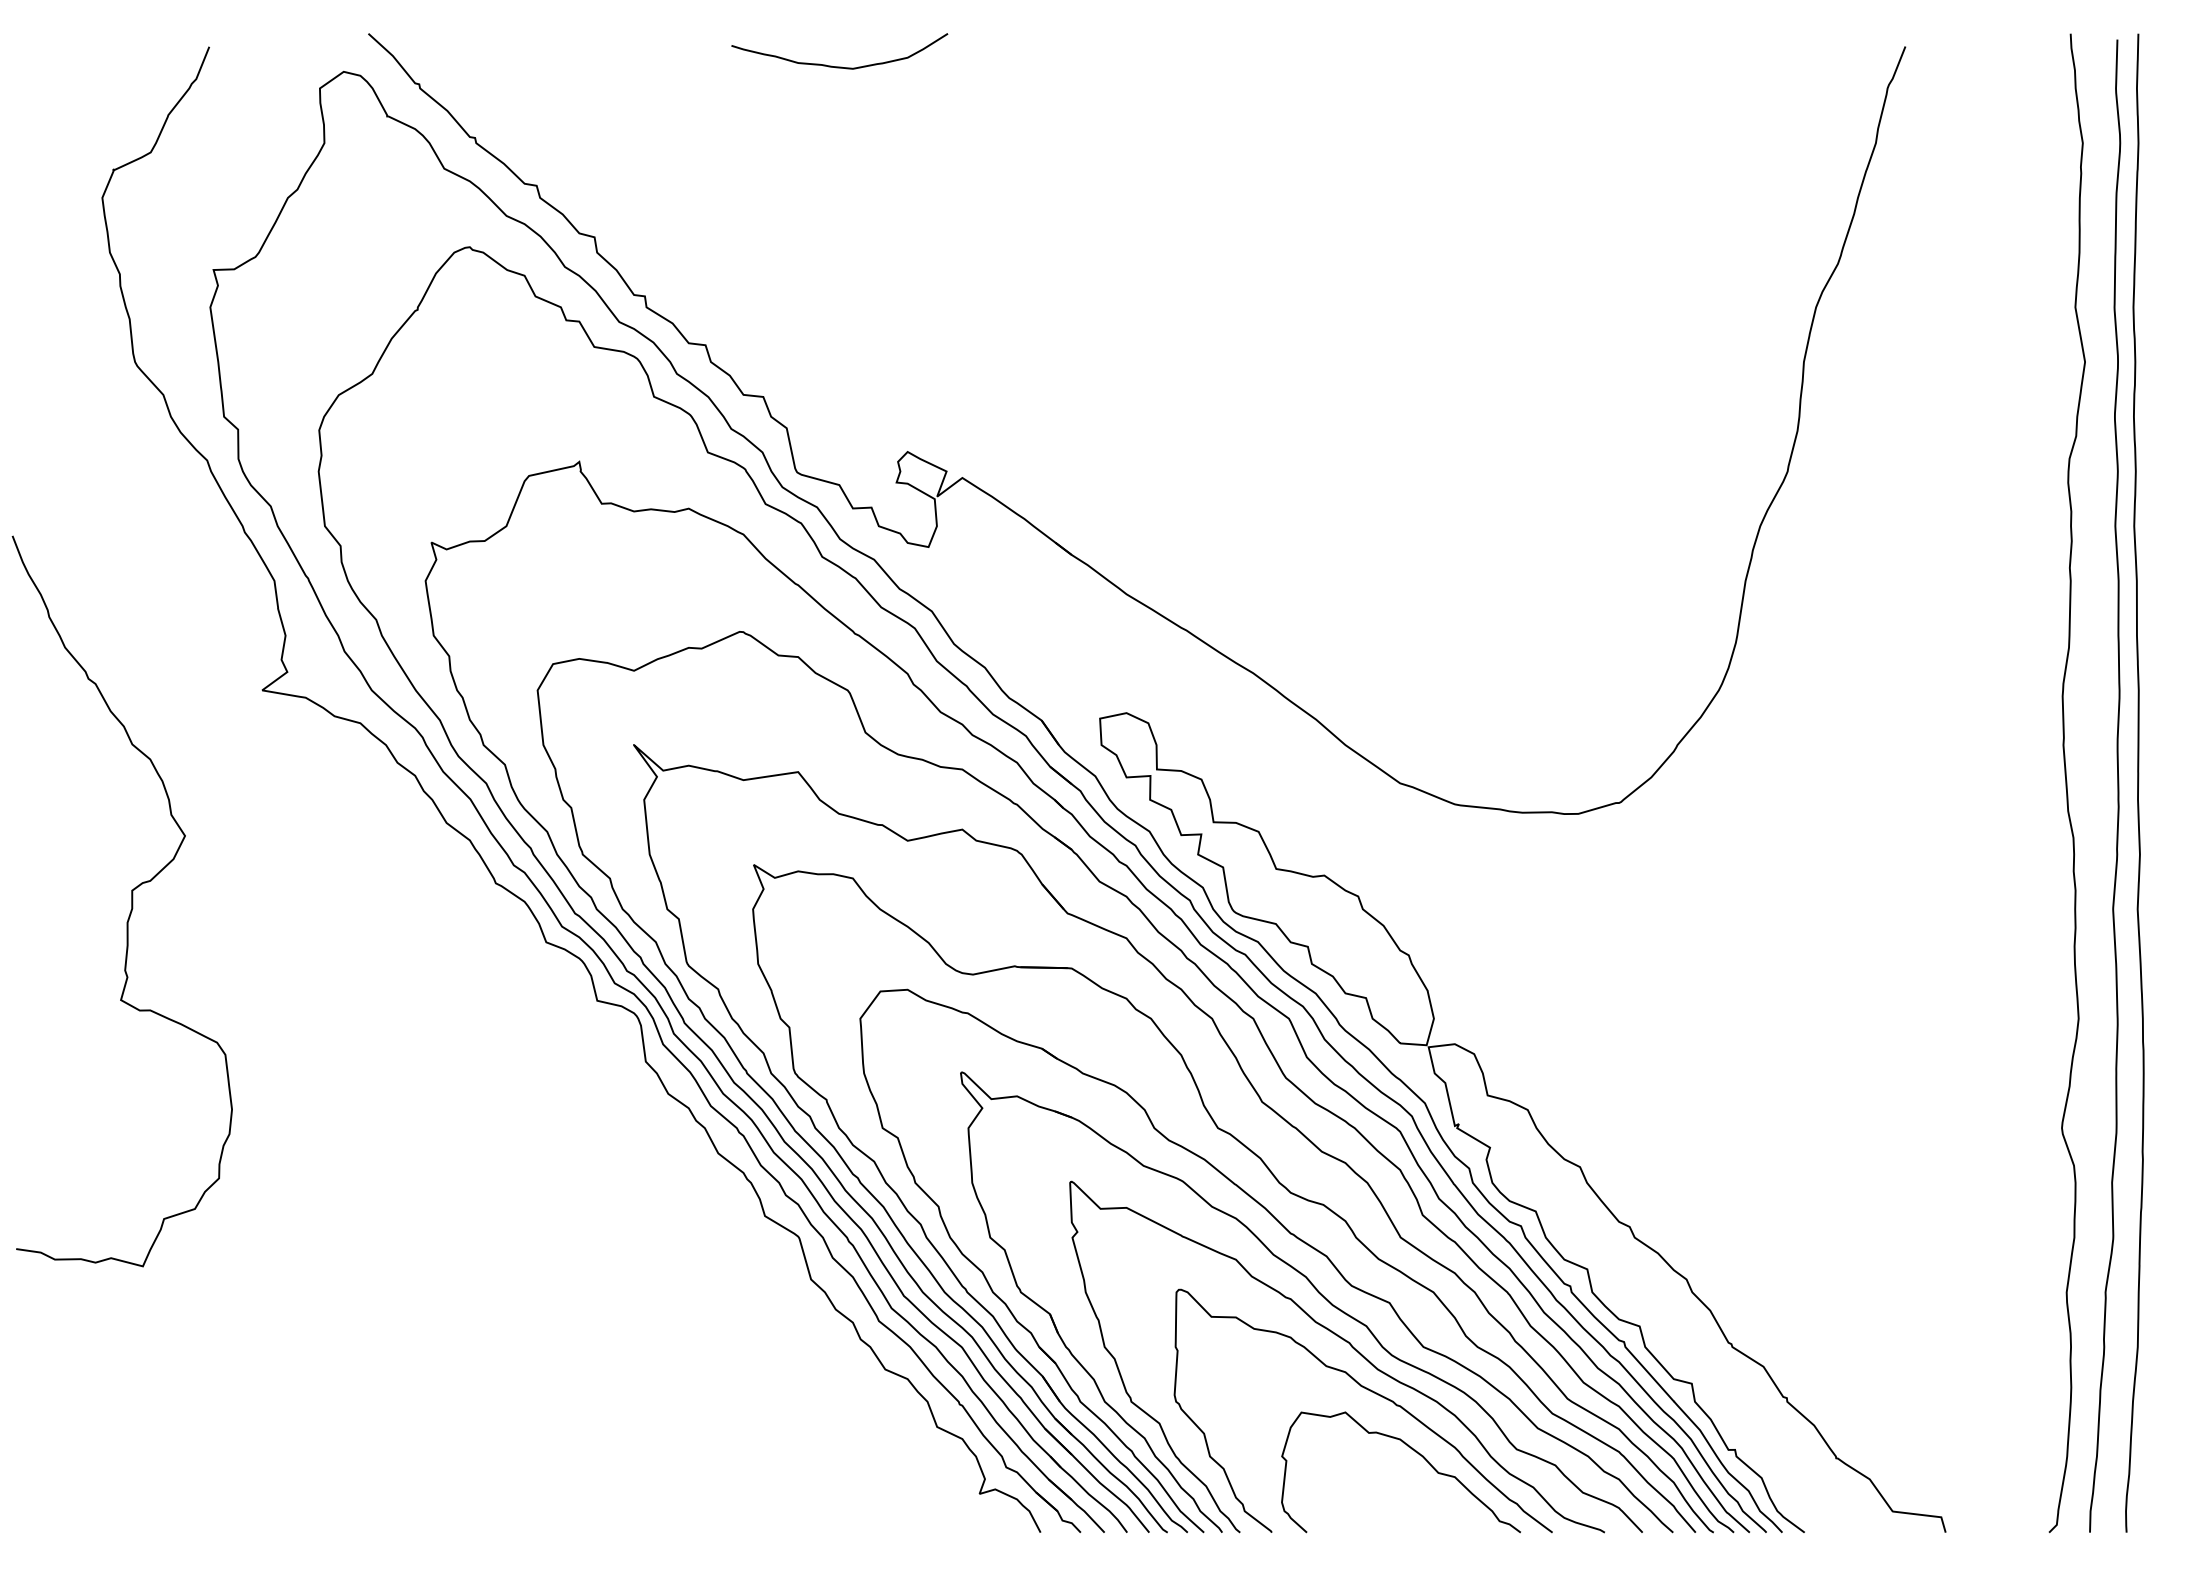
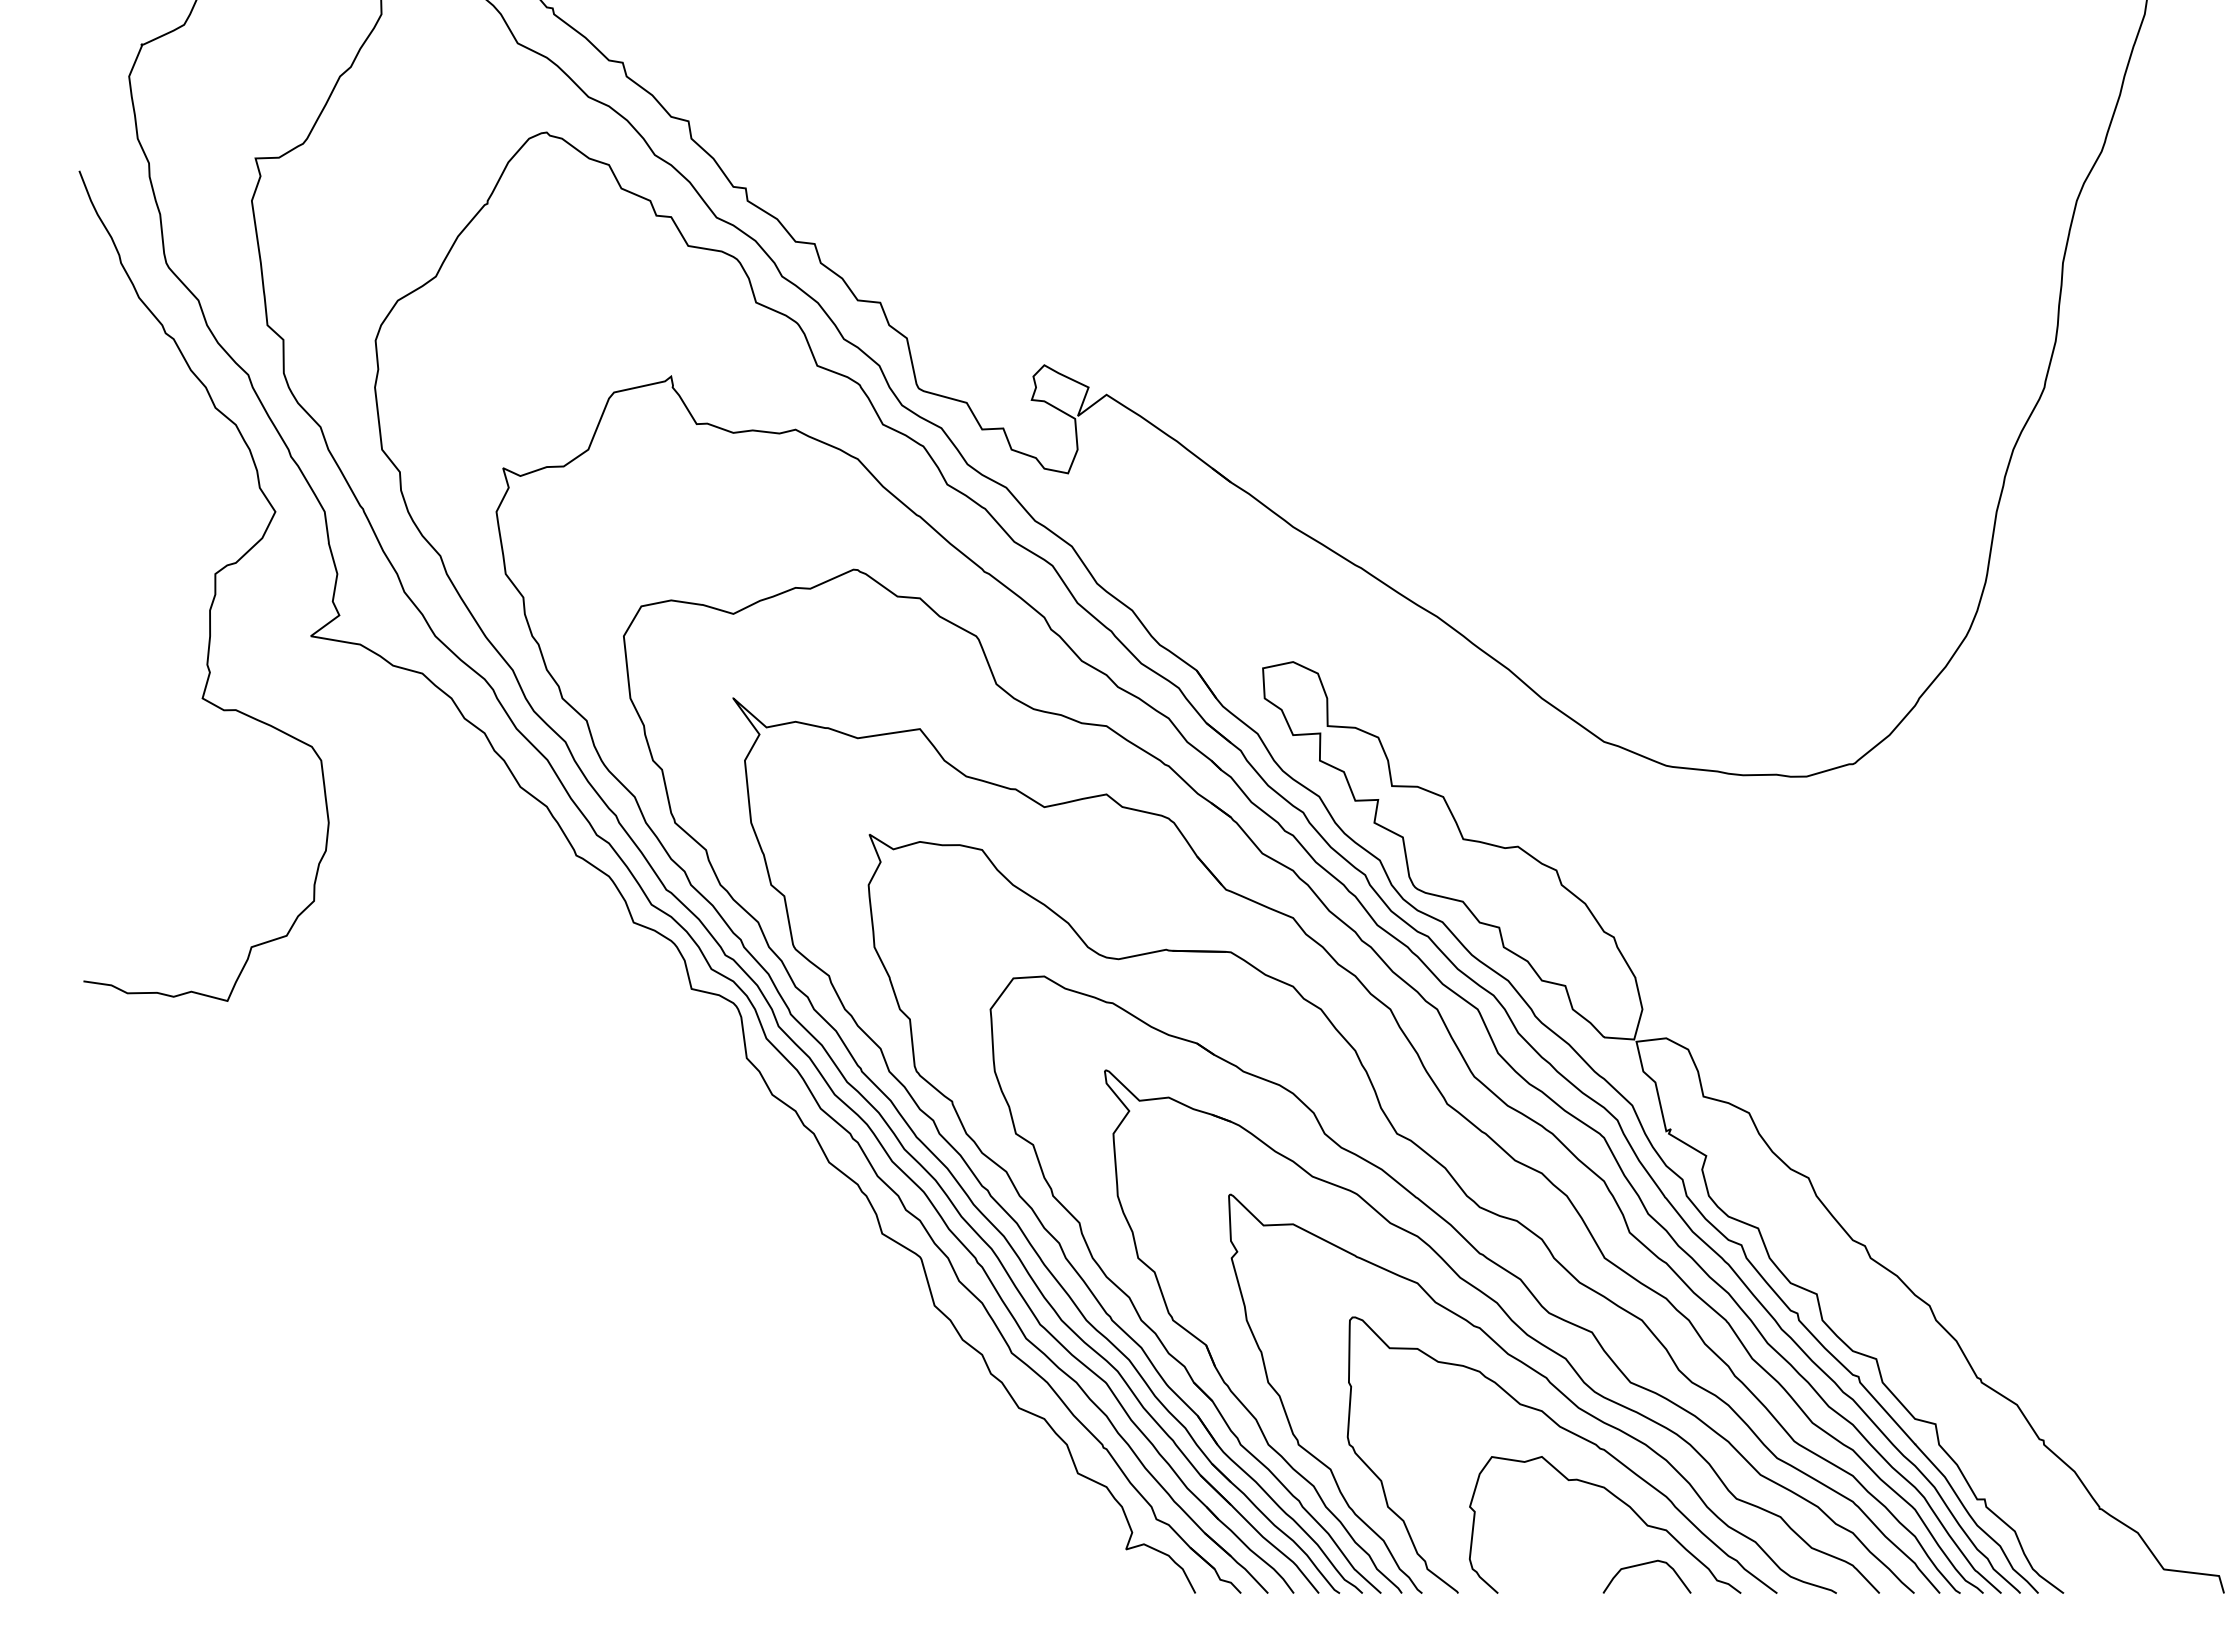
curve: (131, 901) -> (214, 586), moved
curve: (1437, 1507) -> (1646, 1564), added

